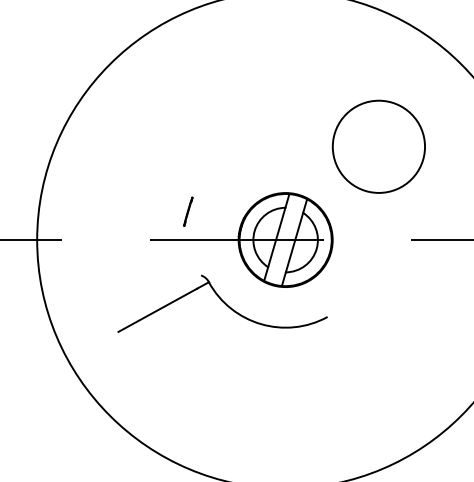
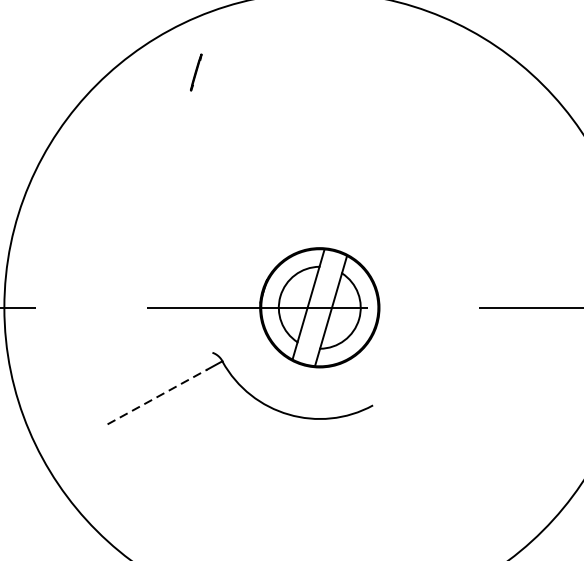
circle: (378, 146) -> (437, 189), removed
line: (188, 211) -> (196, 72), moved
line: (157, 310) -> (157, 397), solid -> dashed

